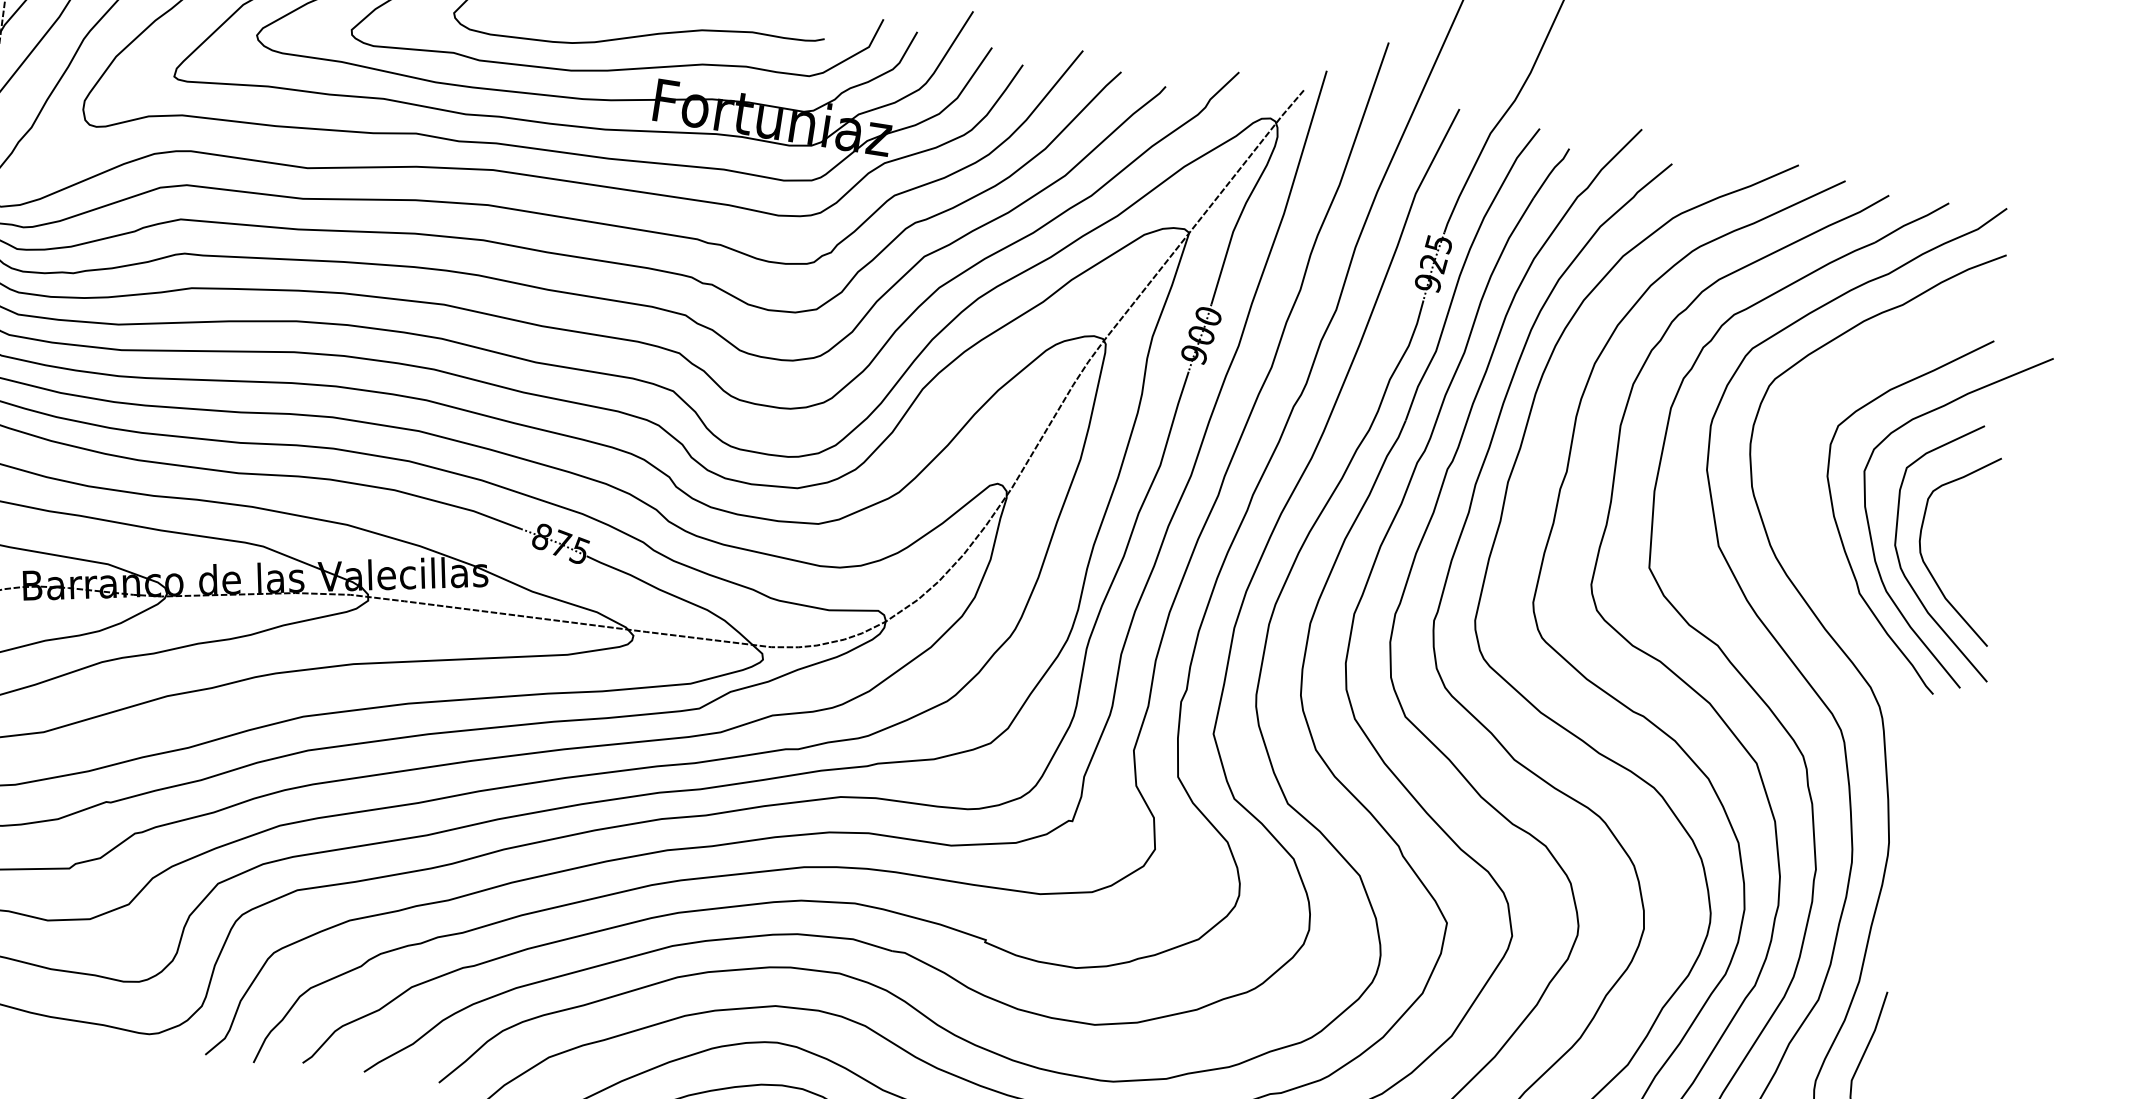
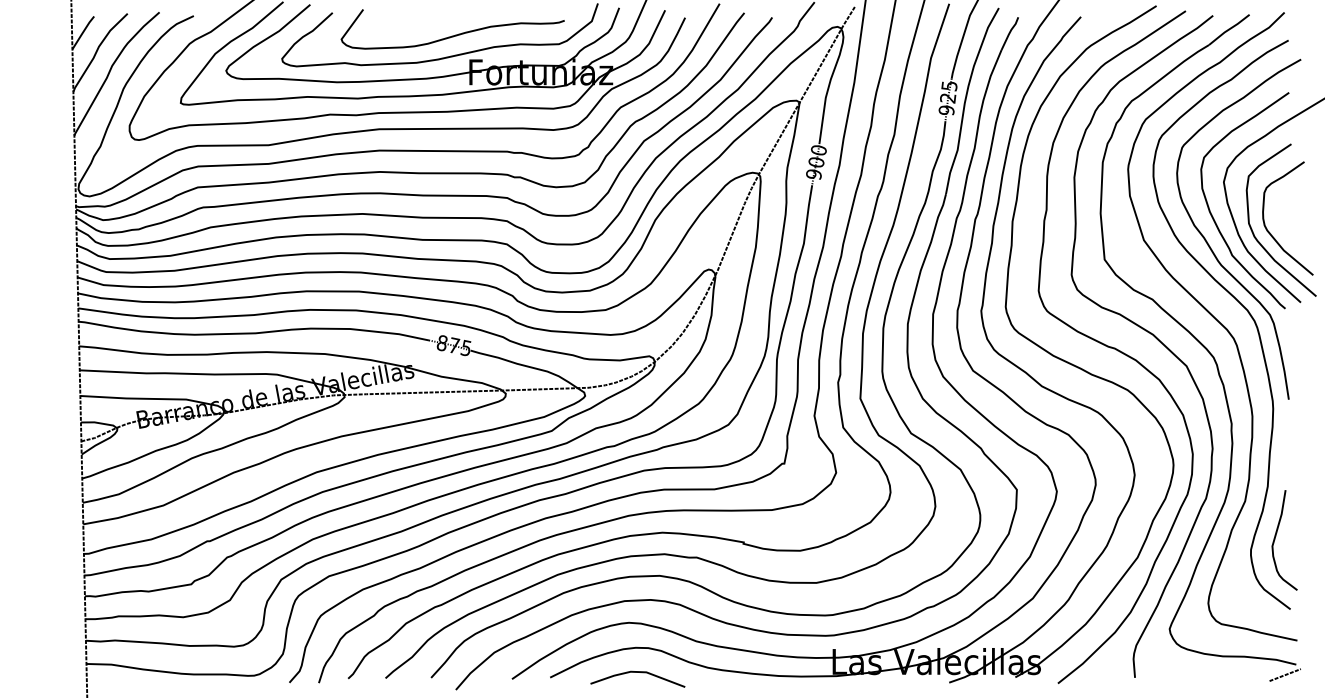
curve: (1825, 569) -> (1209, 244), added

